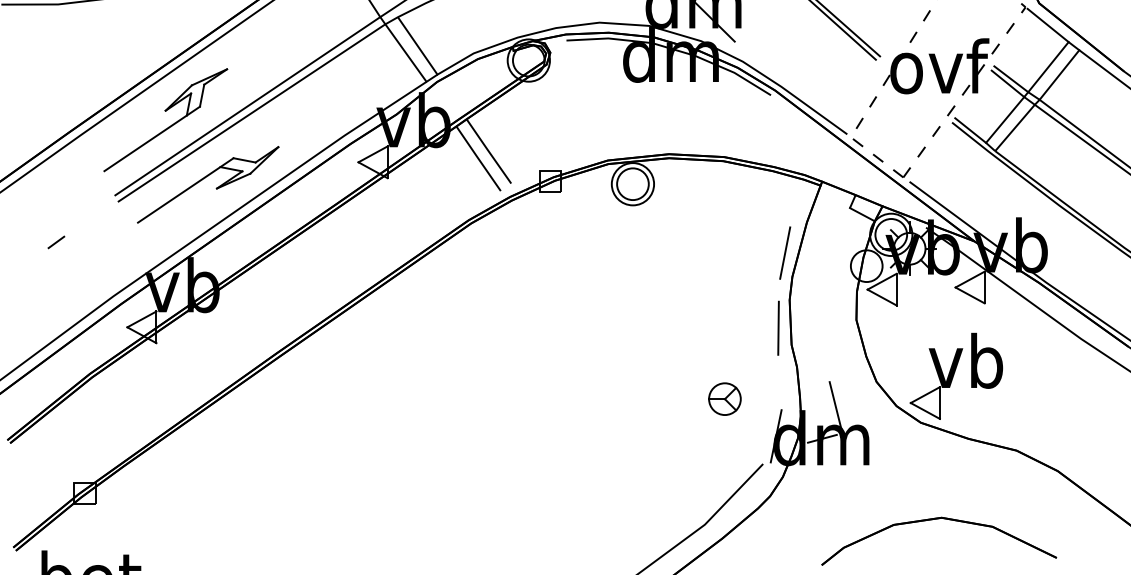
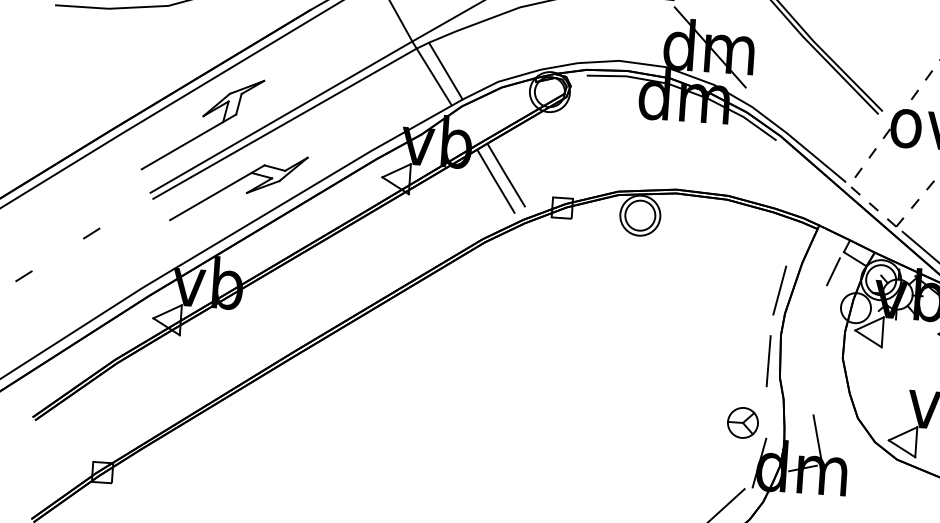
line: (840, 229) -> (833, 271), added
part: (724, 398) -> (742, 422), moved

